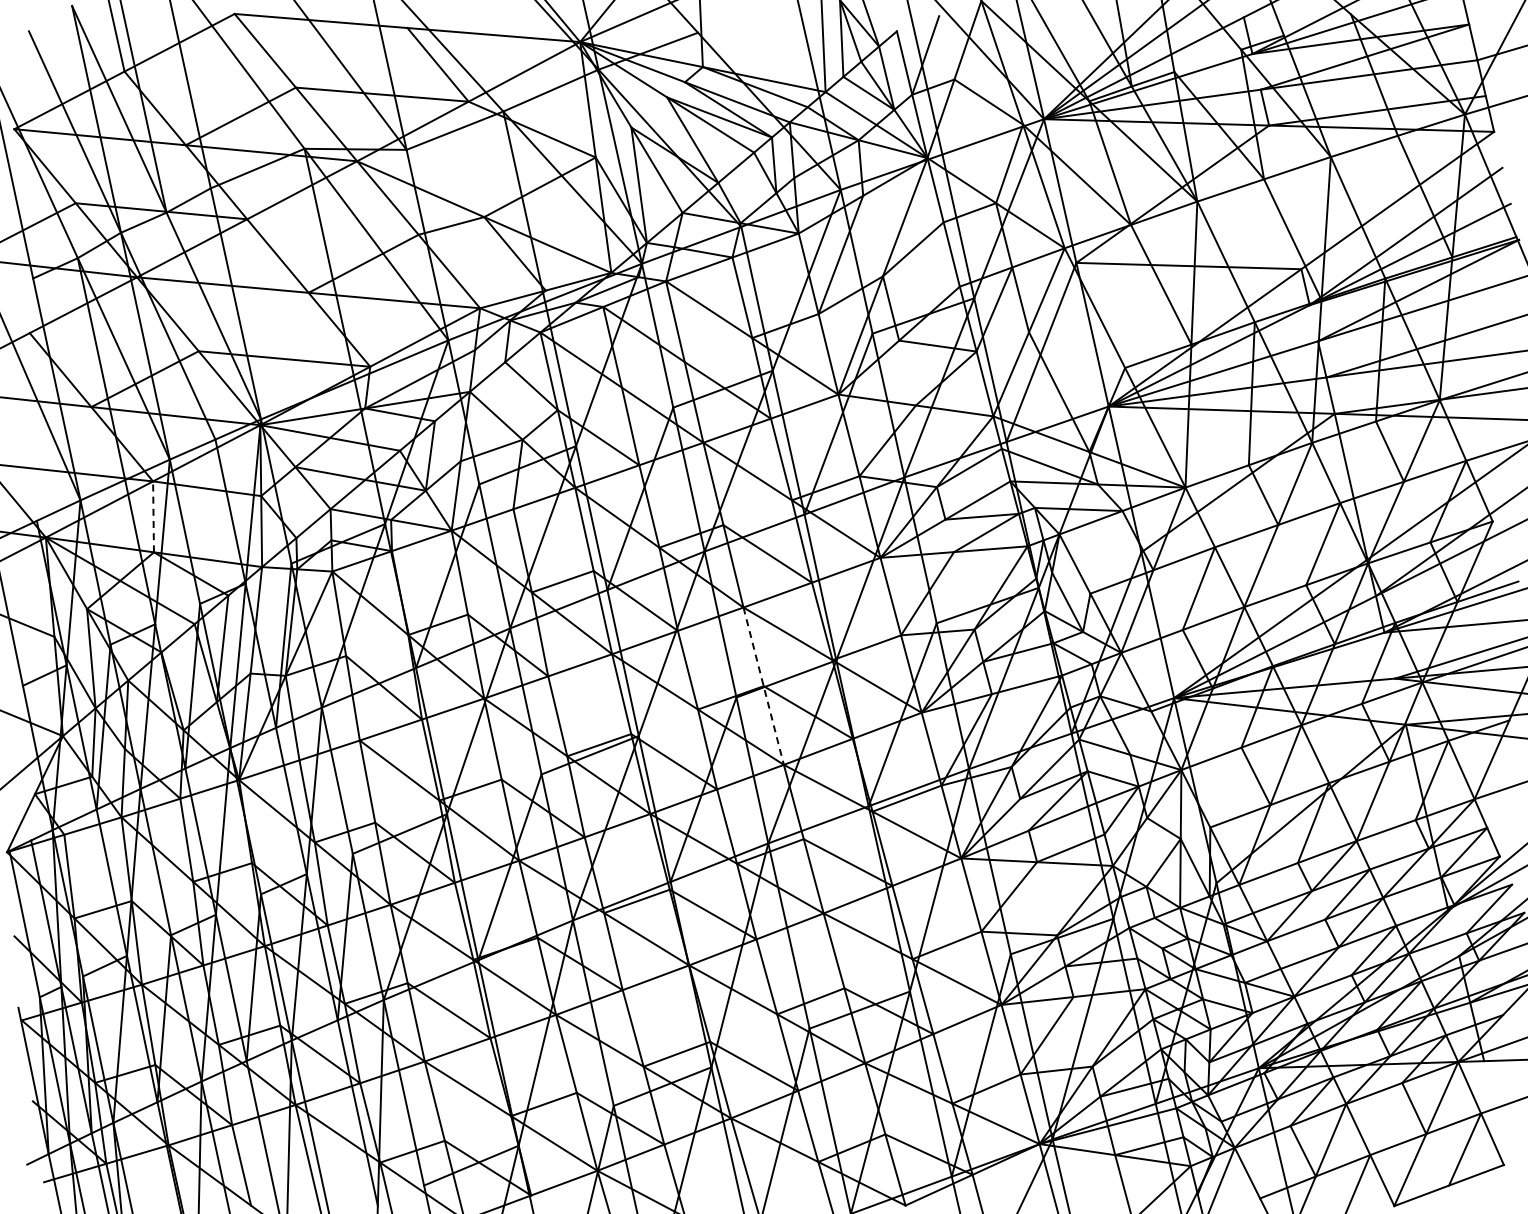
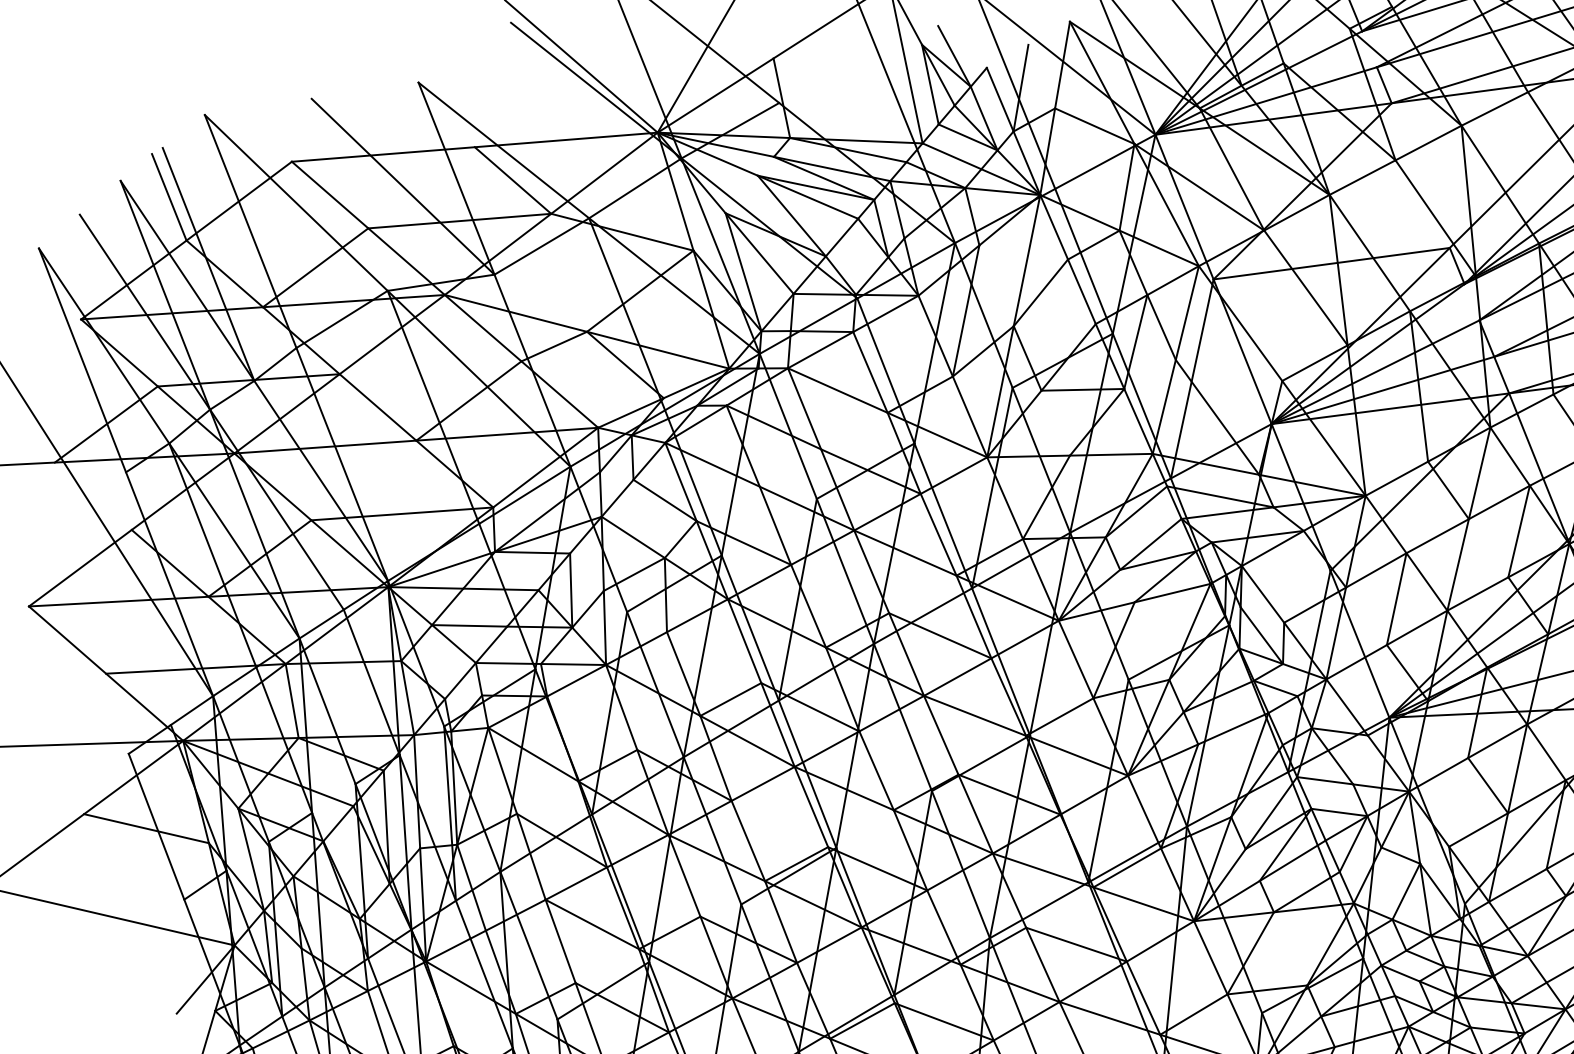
line: (153, 516) -> (292, 700), dashed -> solid
line: (763, 686) -> (958, 775), dashed -> solid

